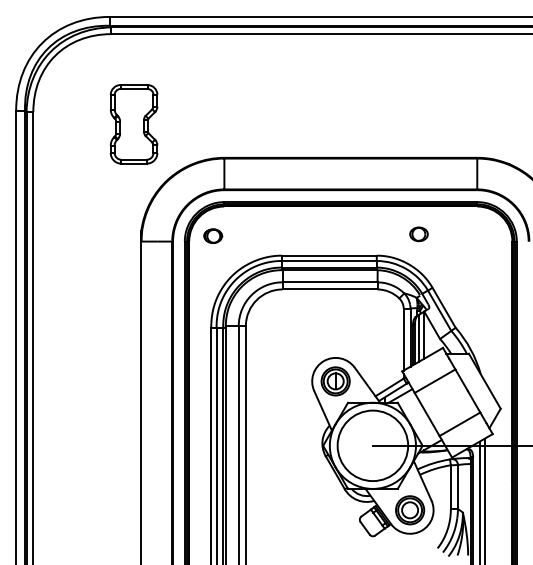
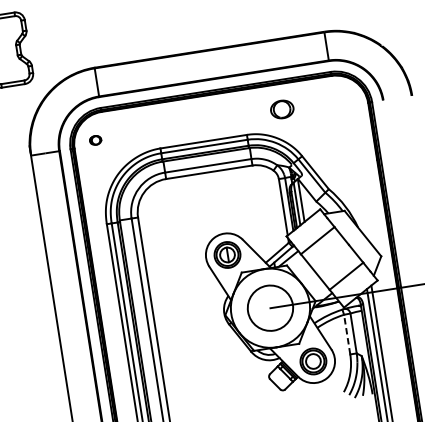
part: (418, 234) -> (281, 109), size x1.4
part: (213, 235) -> (95, 139), size x0.7
circle: (372, 445) -> (270, 307), size x0.7
line: (450, 487) -> (346, 335), solid -> dashed

